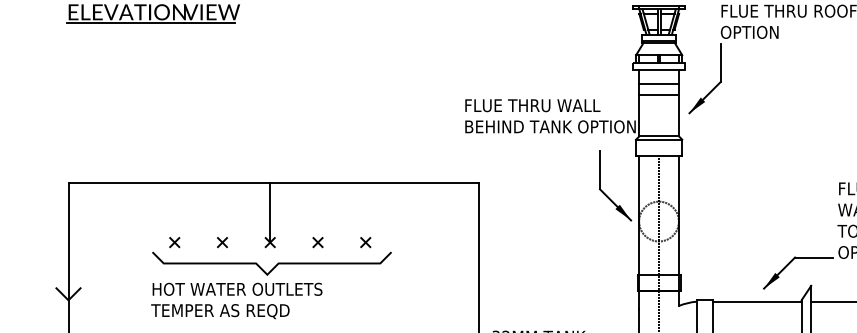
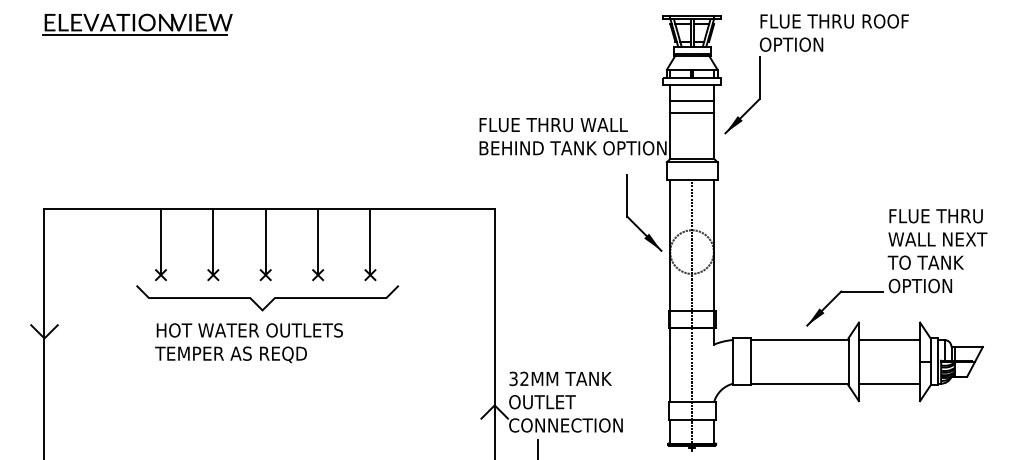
line: (174, 212) -> (160, 242), added
line: (222, 212) -> (213, 242), added
line: (318, 212) -> (318, 242), added
line: (365, 212) -> (370, 242), added
text: (236, 301) -> (248, 343), moved

